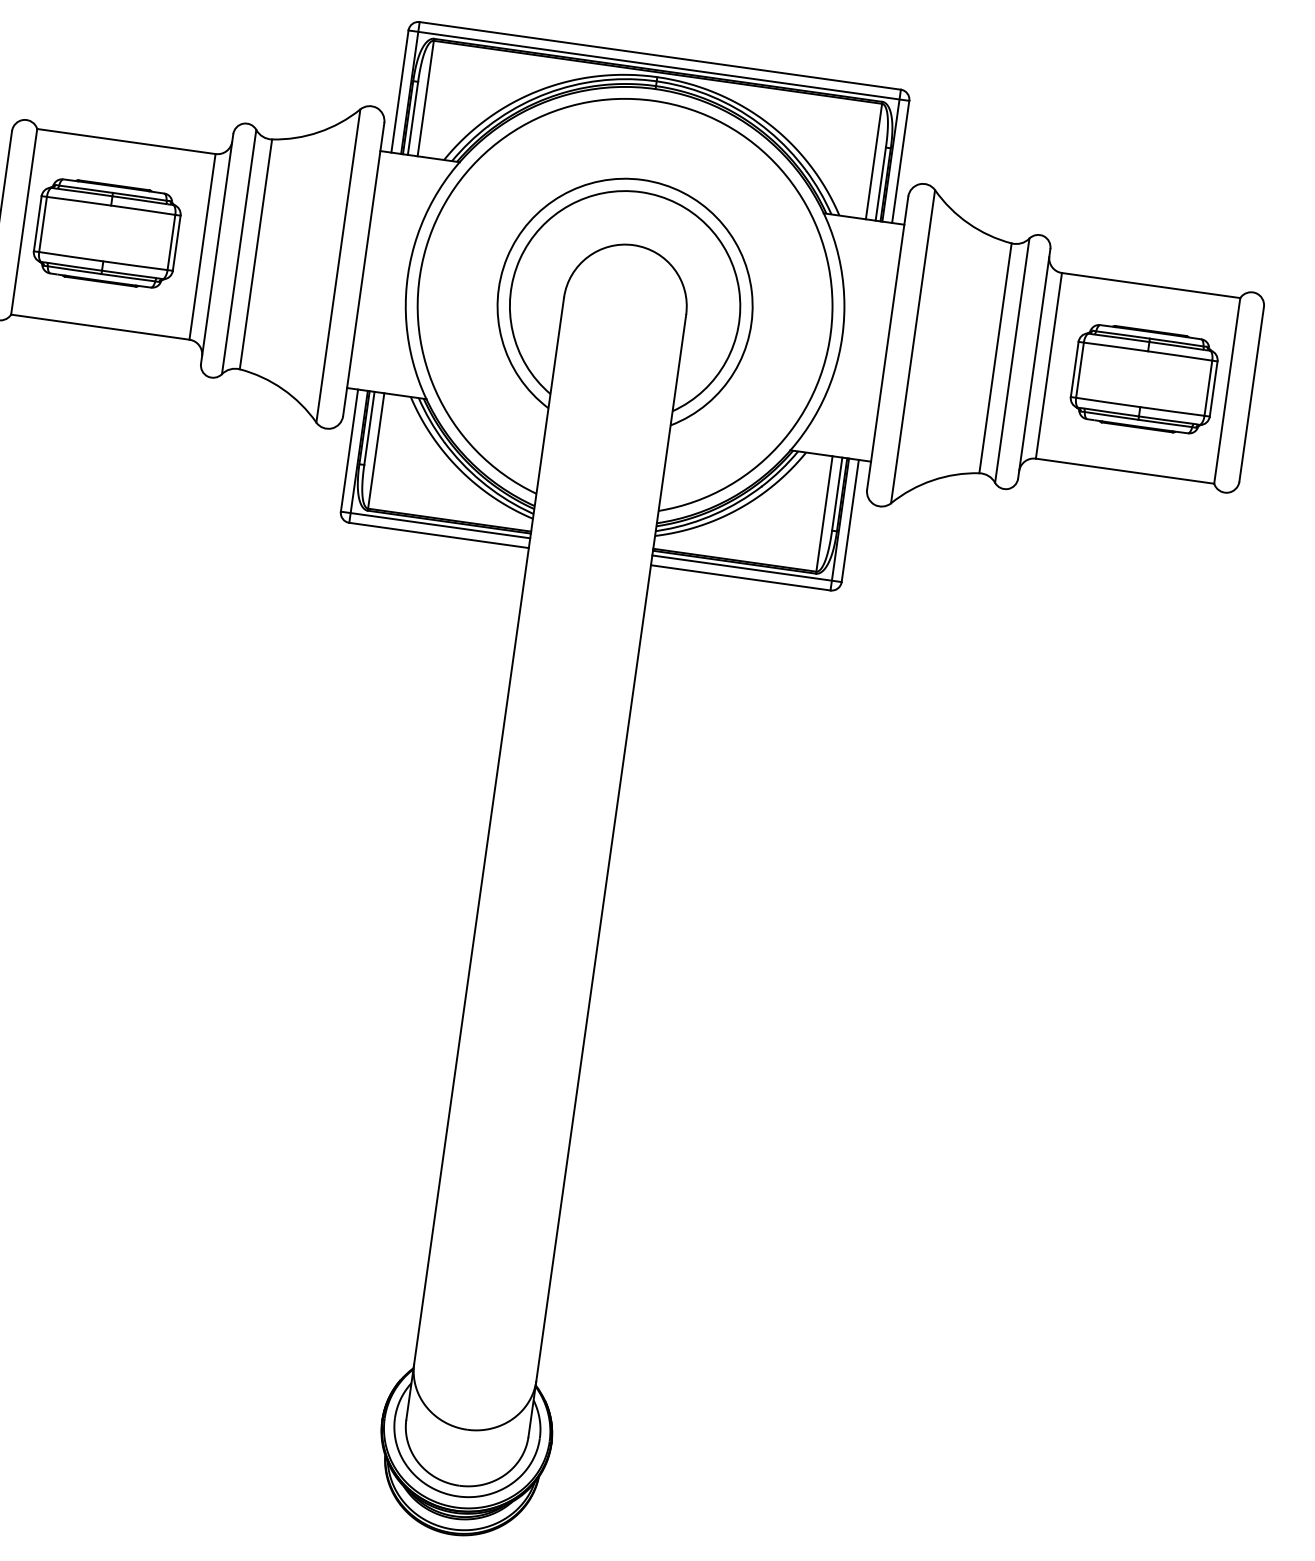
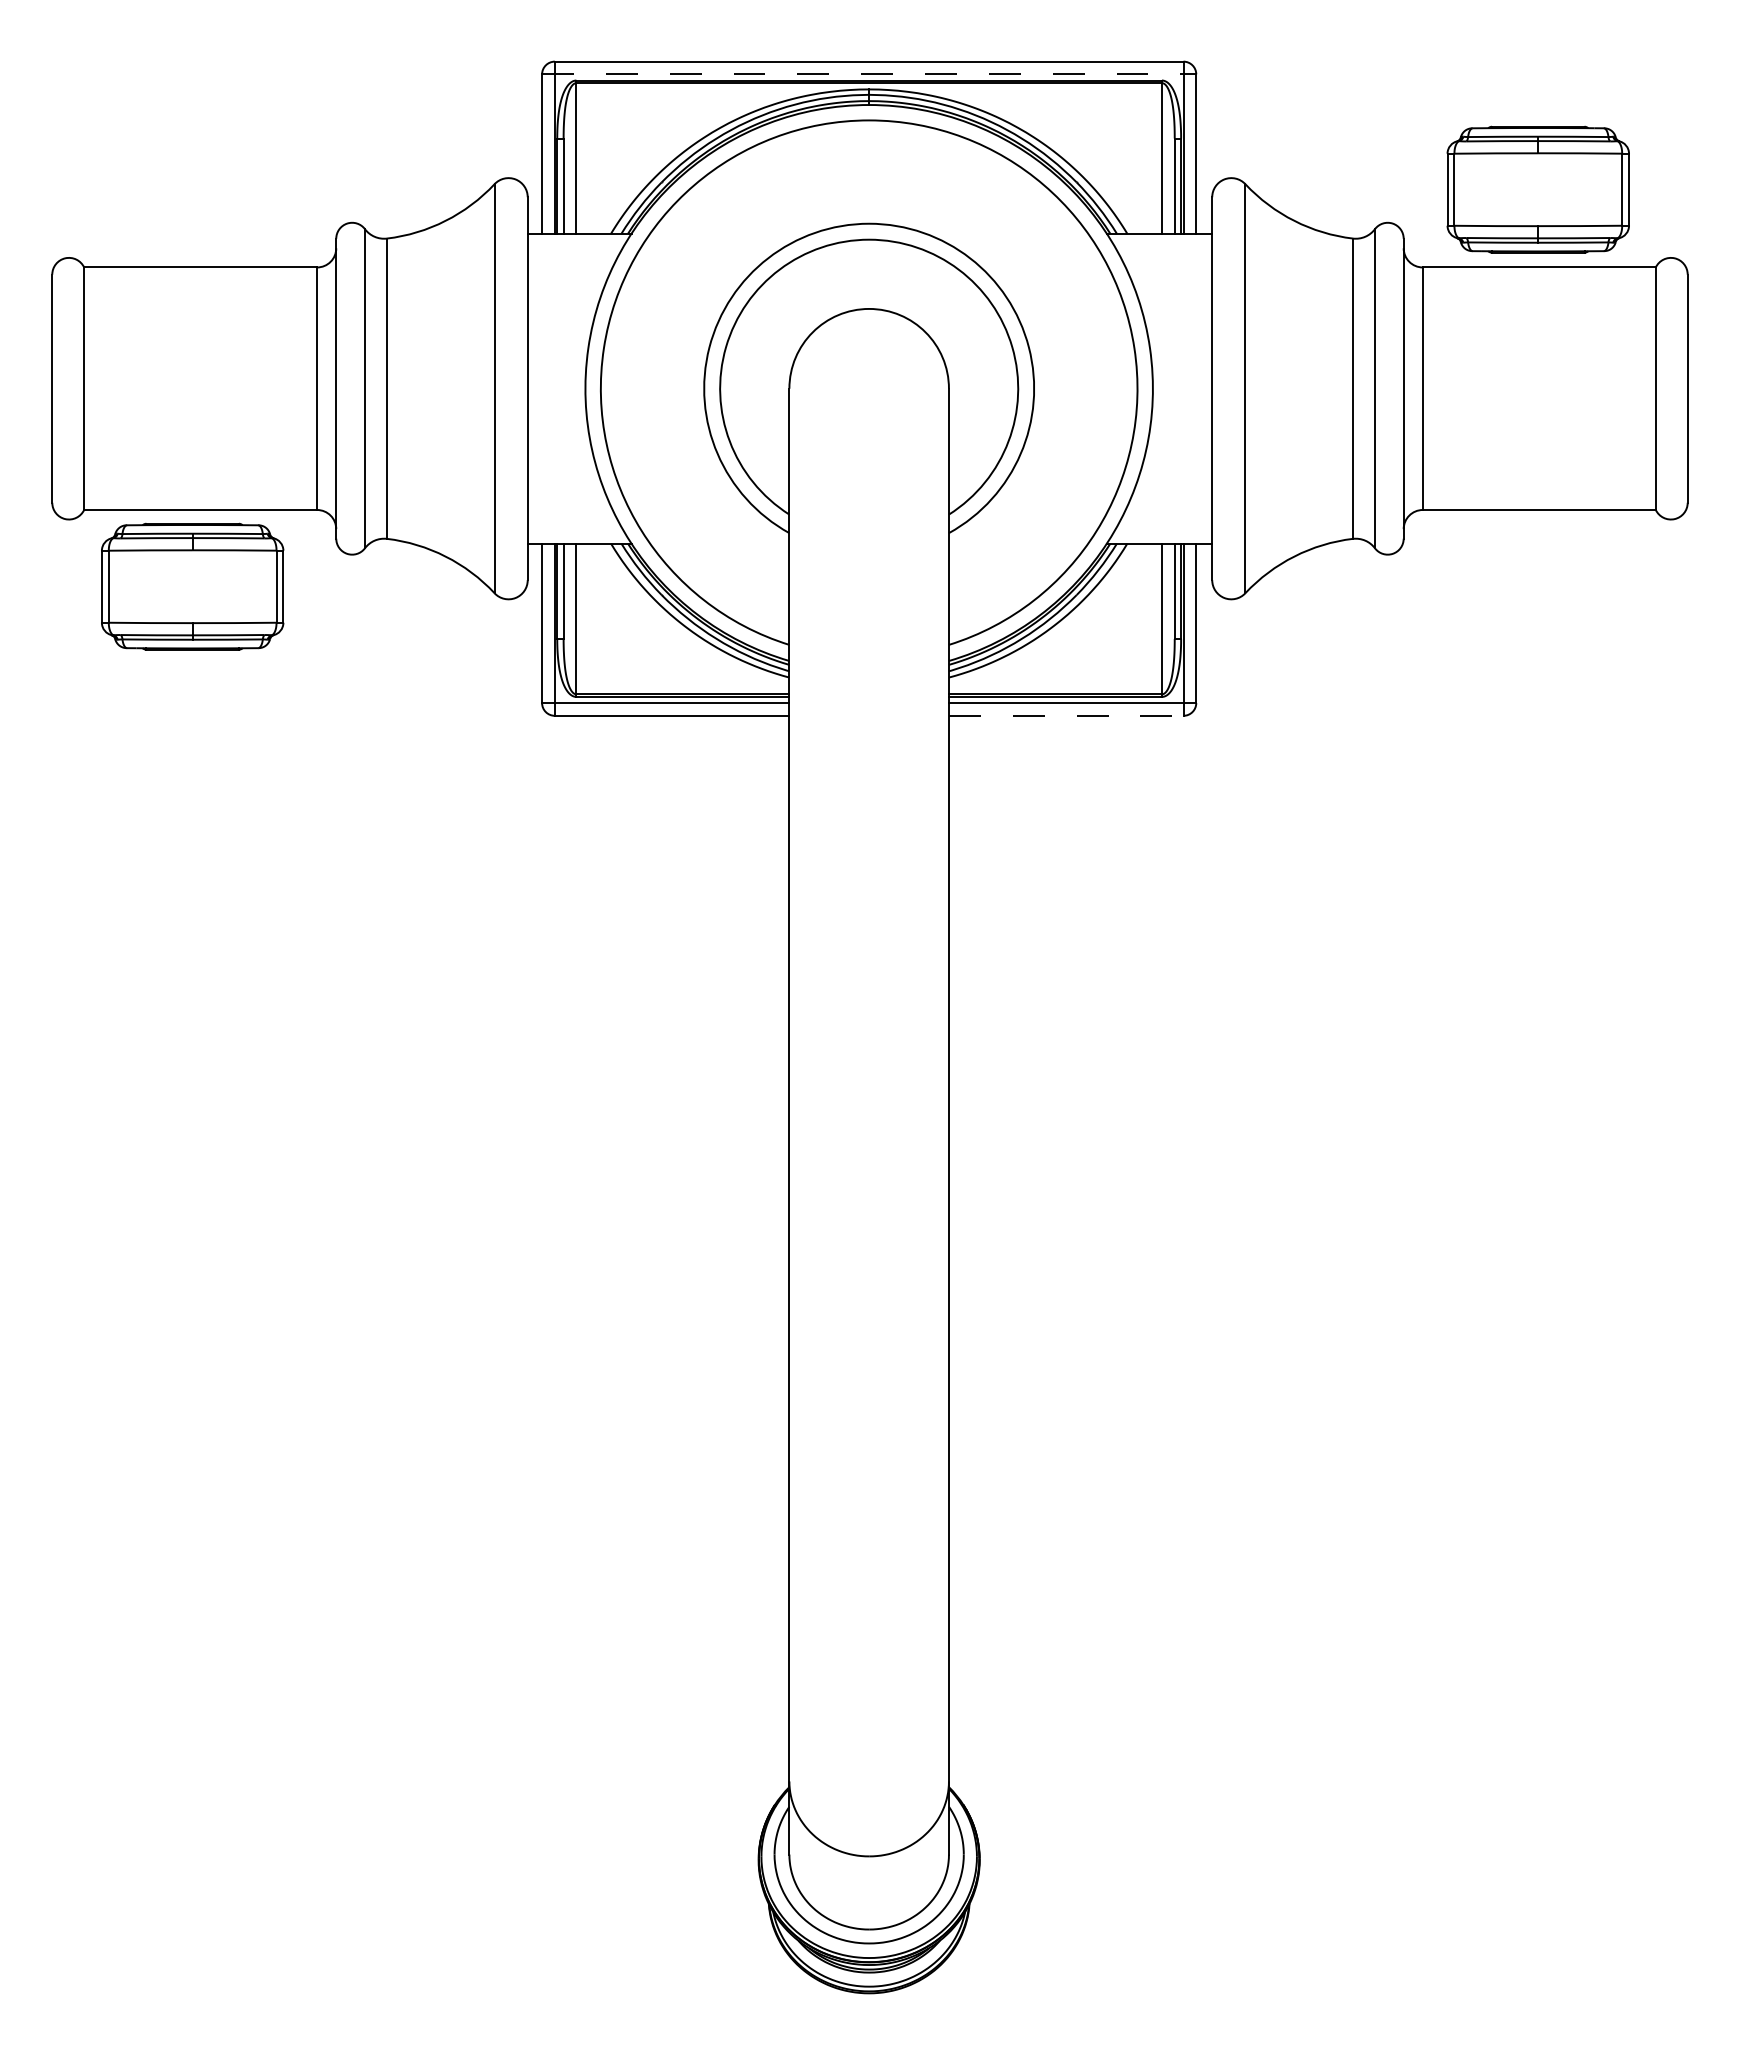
line: (659, 65) -> (869, 74), solid -> dashed
part: (107, 233) -> (192, 586), moved
part: (1143, 378) -> (1537, 189), moved
line: (741, 577) -> (1066, 715), solid -> dashed

